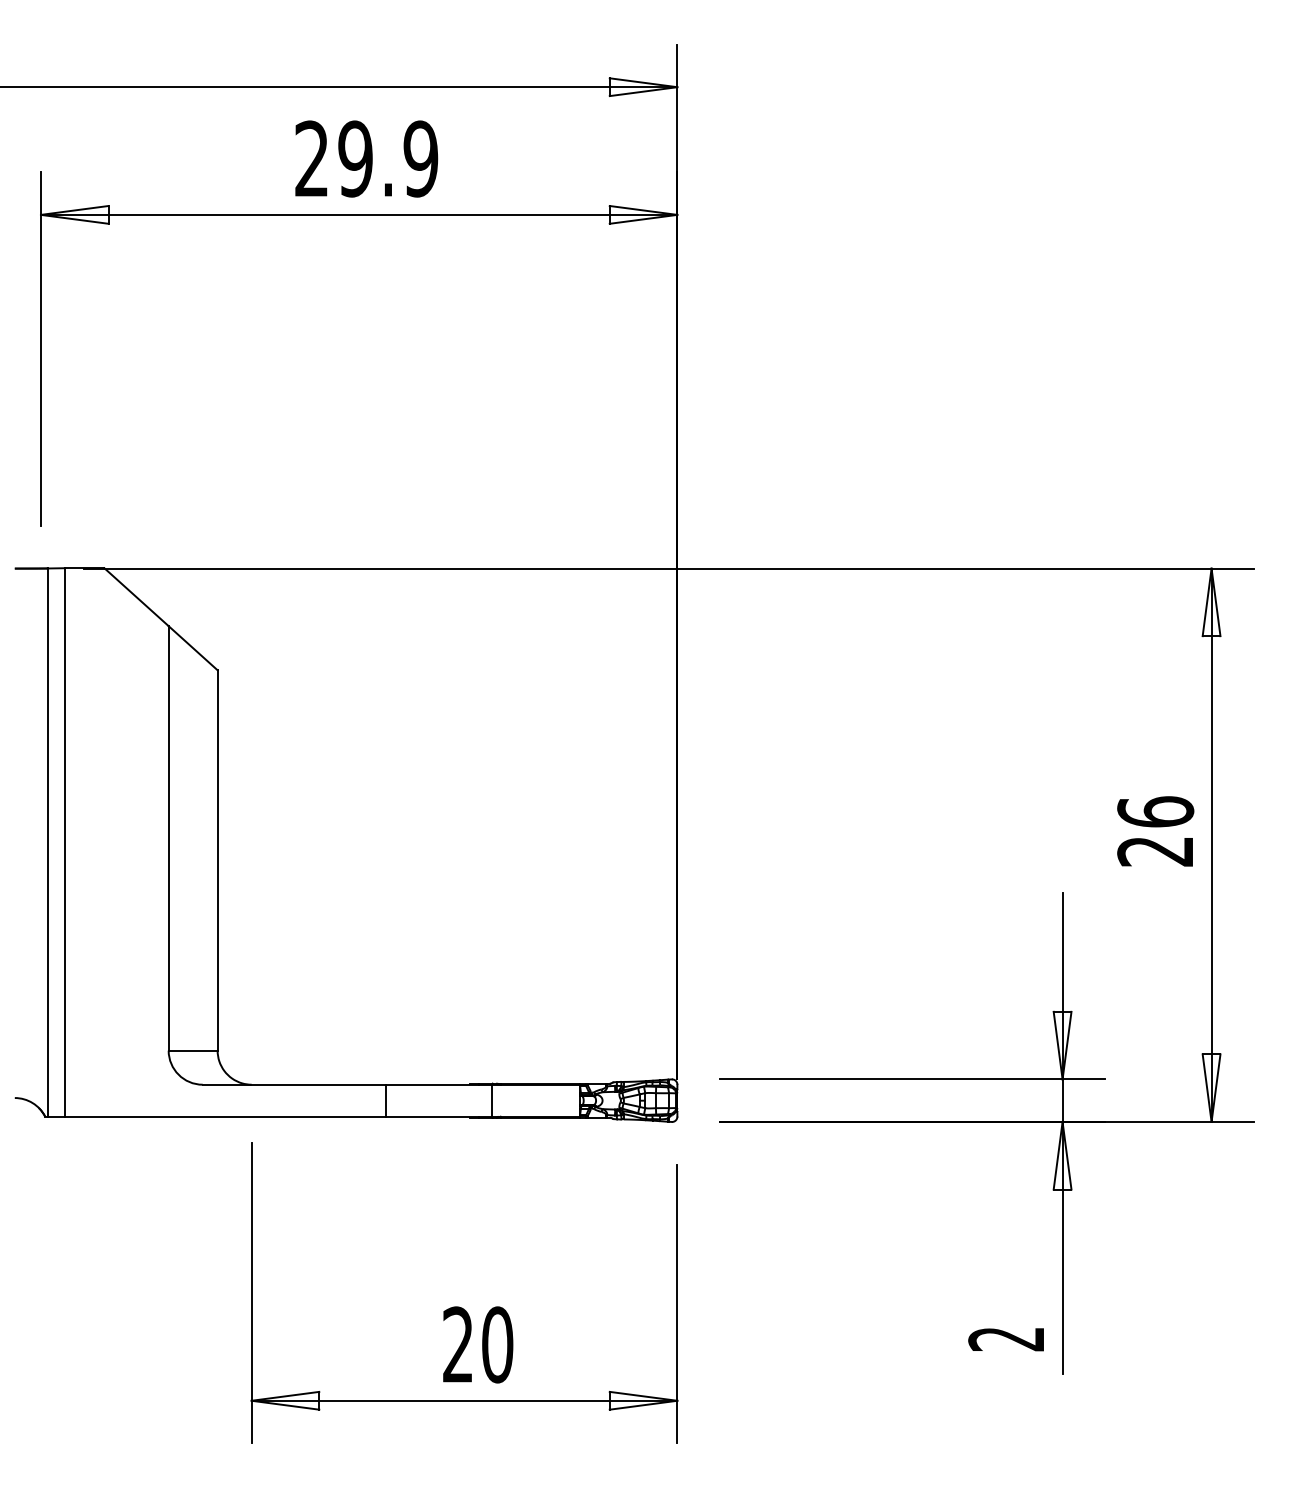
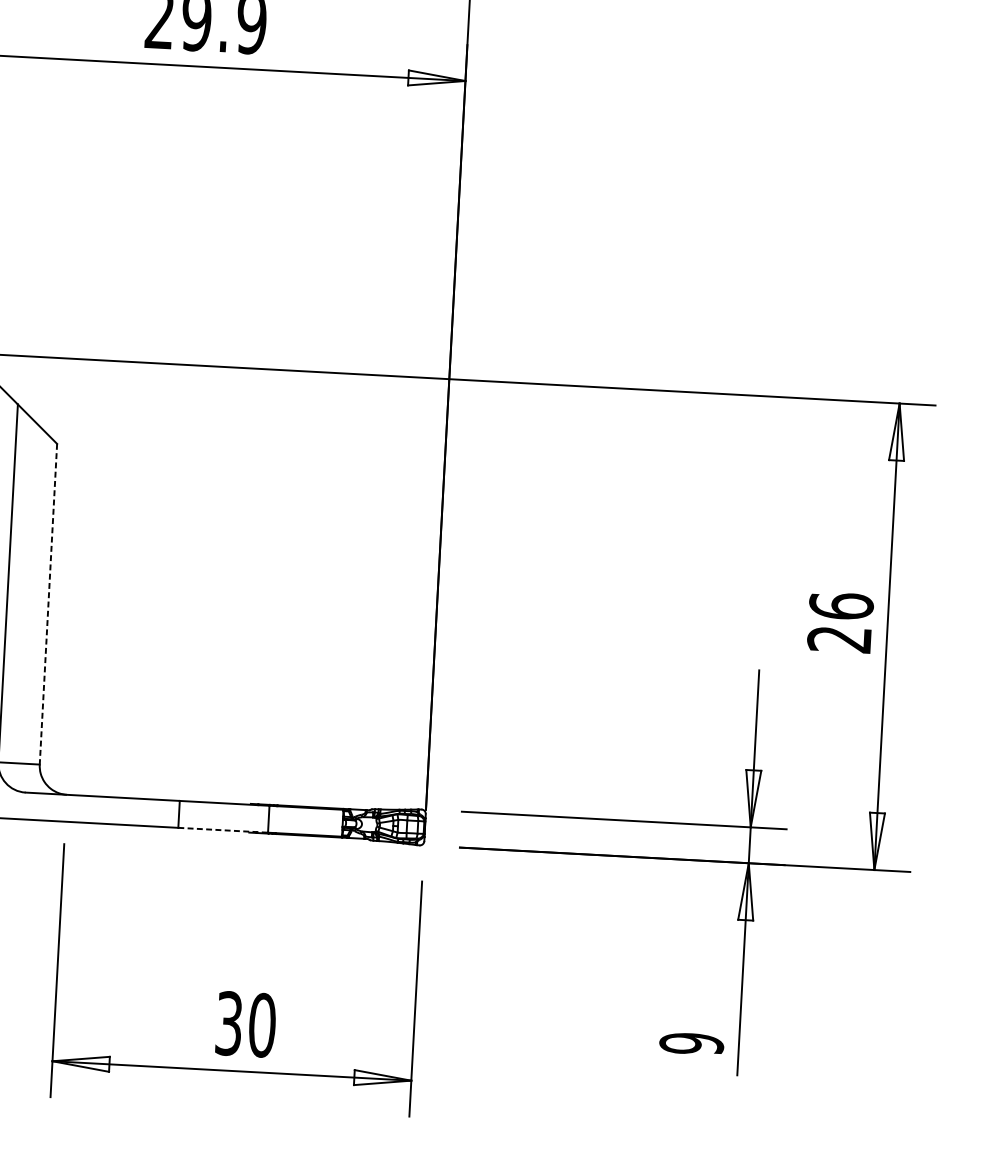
line: (217, 860) -> (48, 604), solid -> dashed
line: (439, 1116) -> (223, 830), solid -> dashed
text: (1006, 1338) -> (691, 1043), 2 -> 9
text: (458, 1344) -> (229, 1023), 20 -> 30

